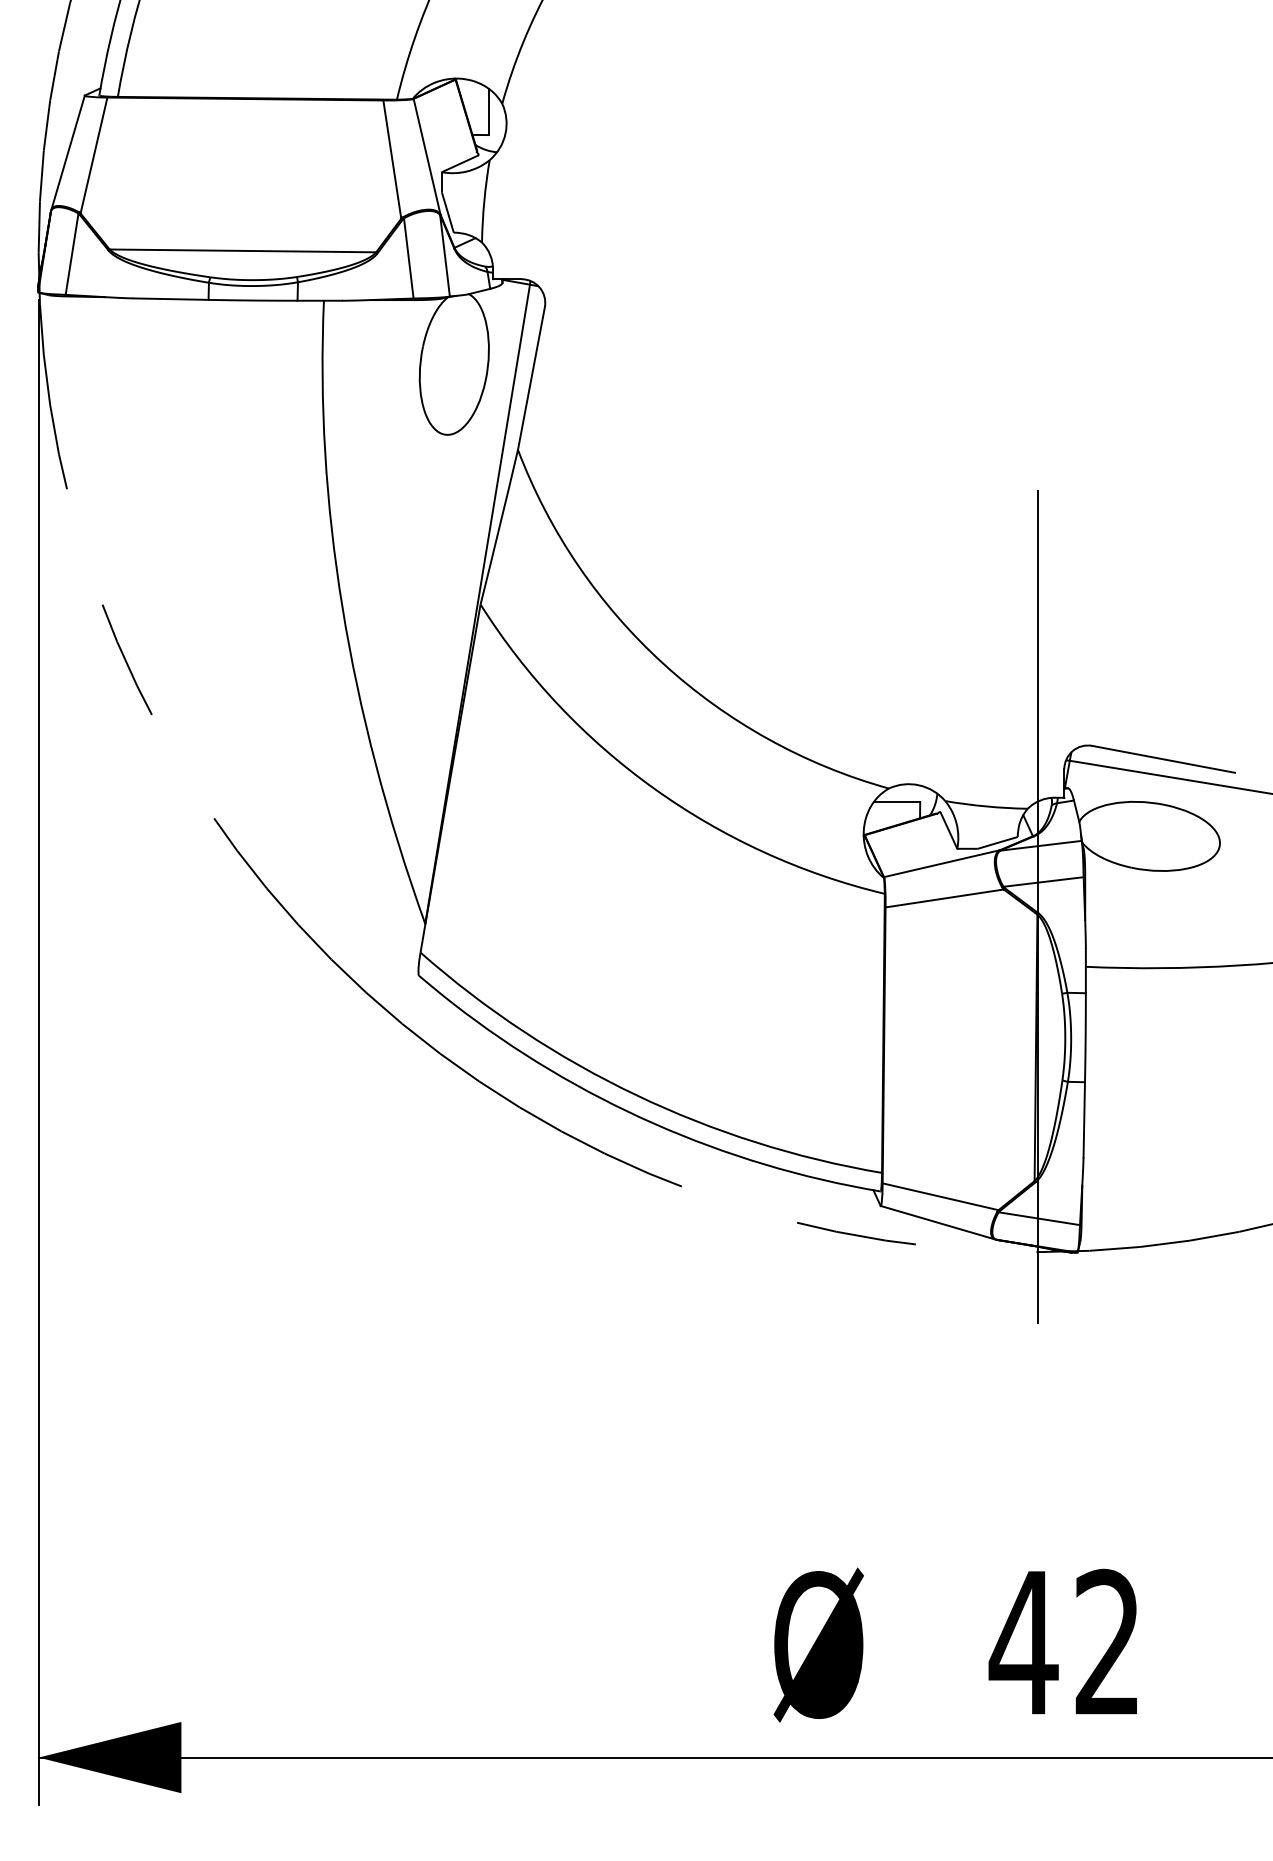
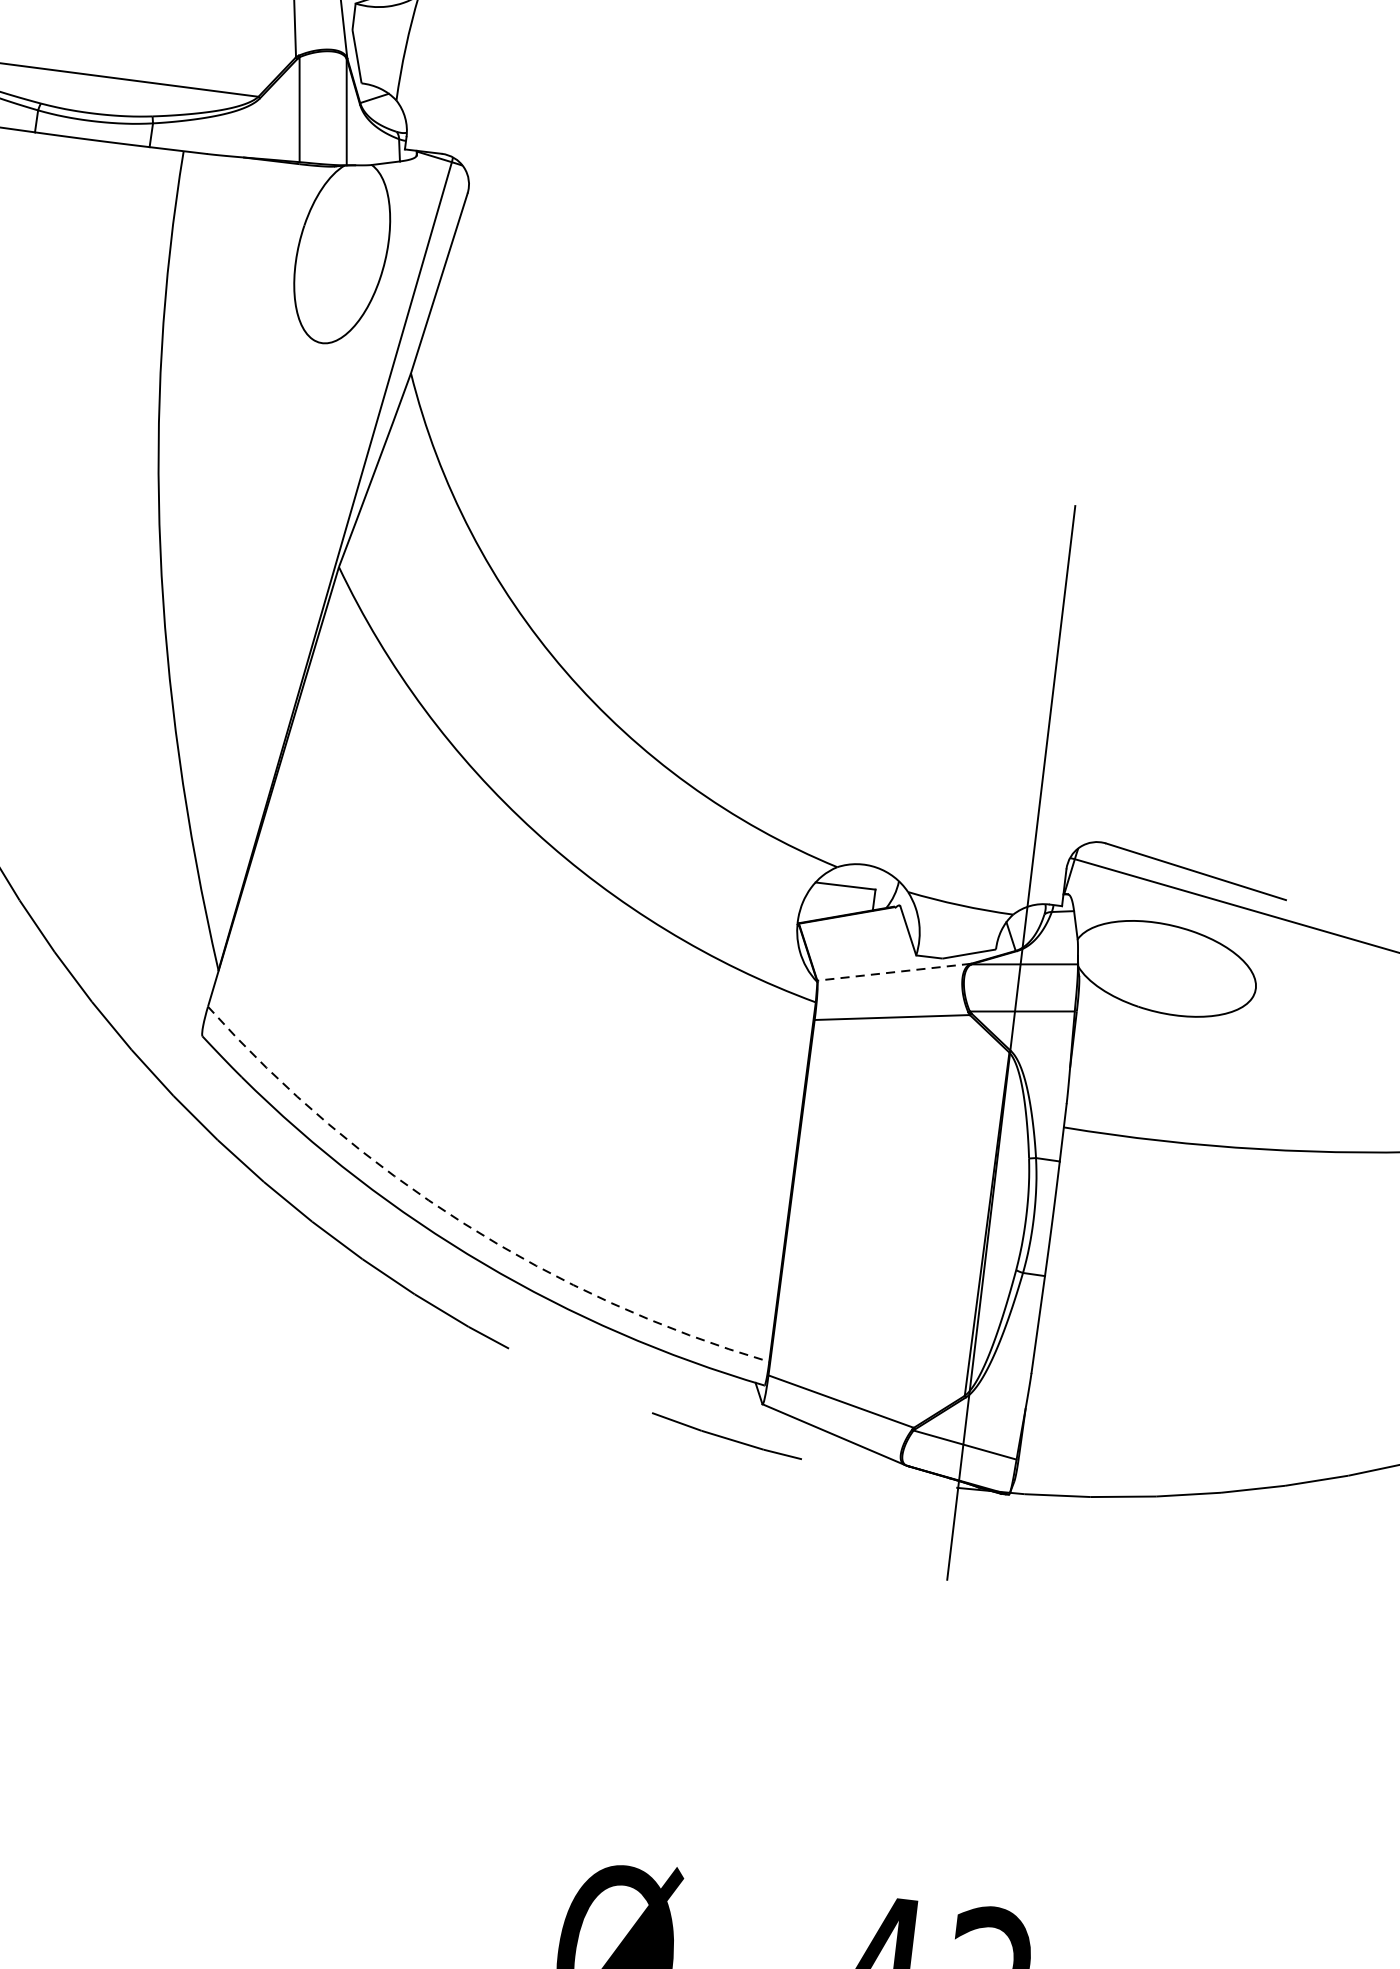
line: (941, 863) -> (893, 971), solid -> dashed
arc: (635, 1094) -> (463, 1222), solid -> dashed

